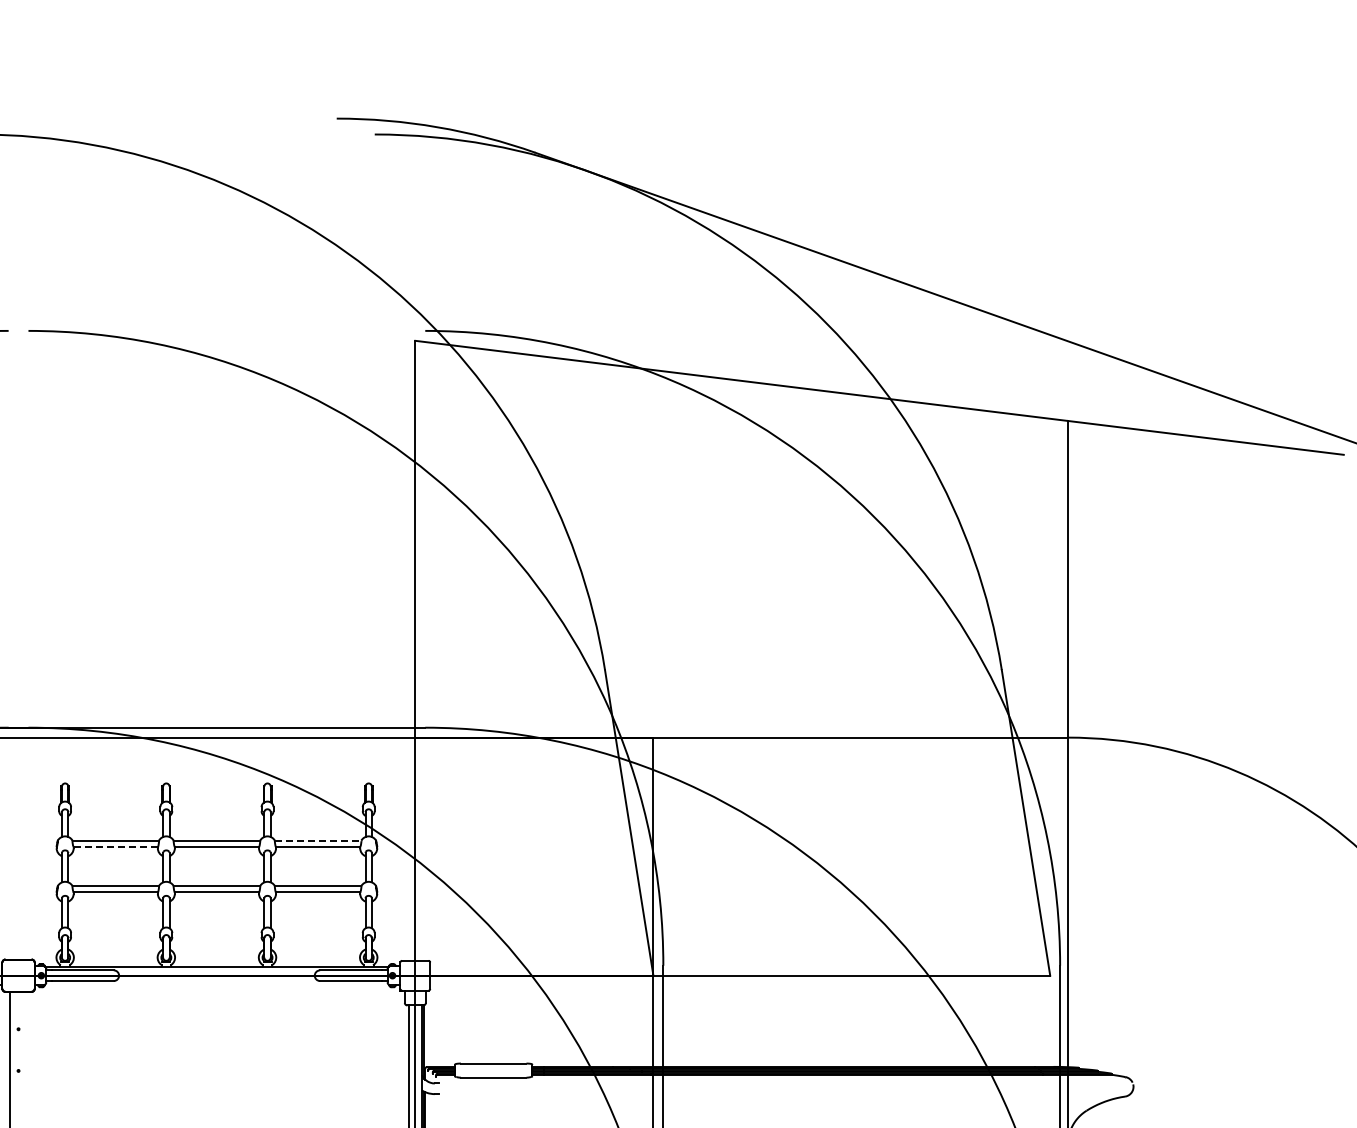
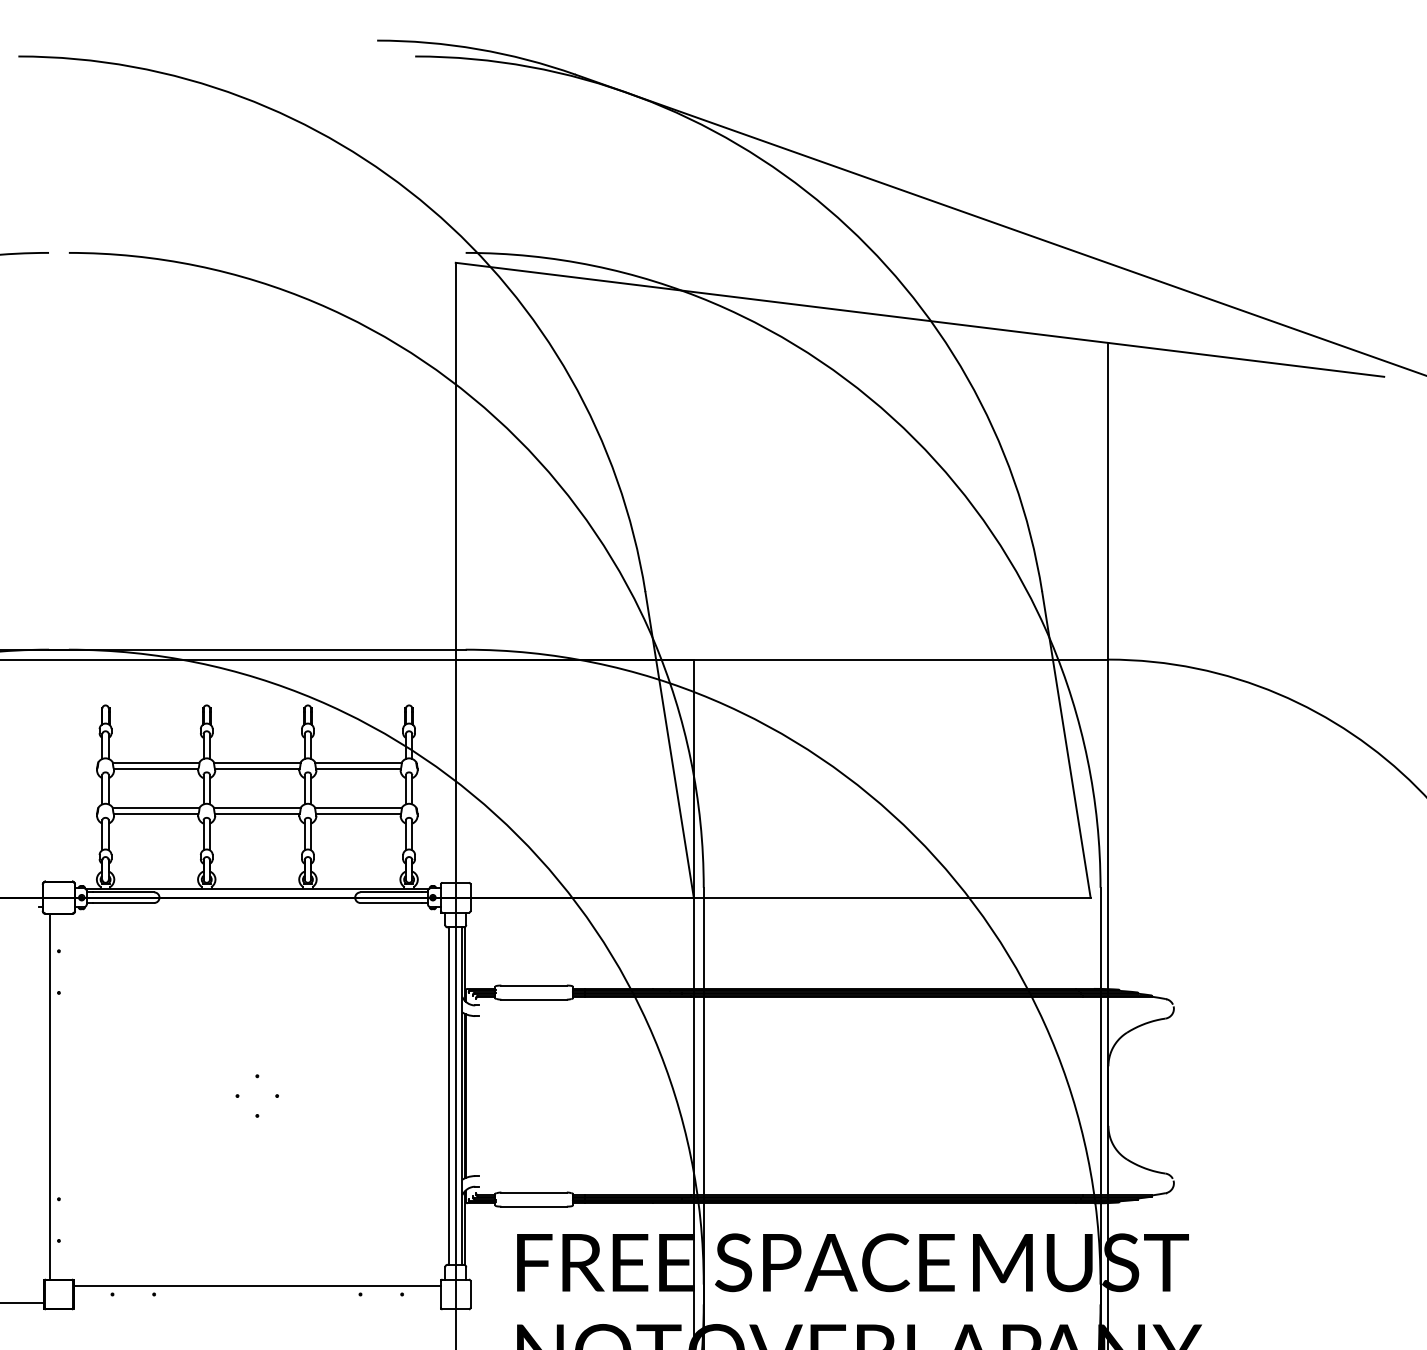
line: (319, 840) -> (359, 762), dashed -> solid
line: (116, 846) -> (156, 768), dashed -> solid

